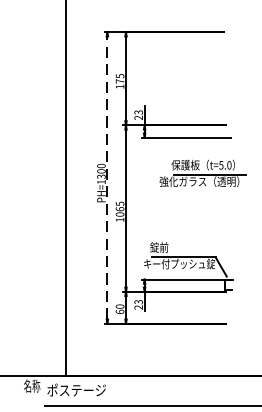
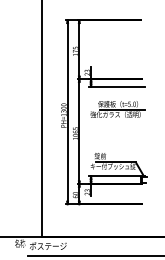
part: (202, 173) -> (117, 109), moved
line: (107, 176) -> (67, 111), dashed -> solid

